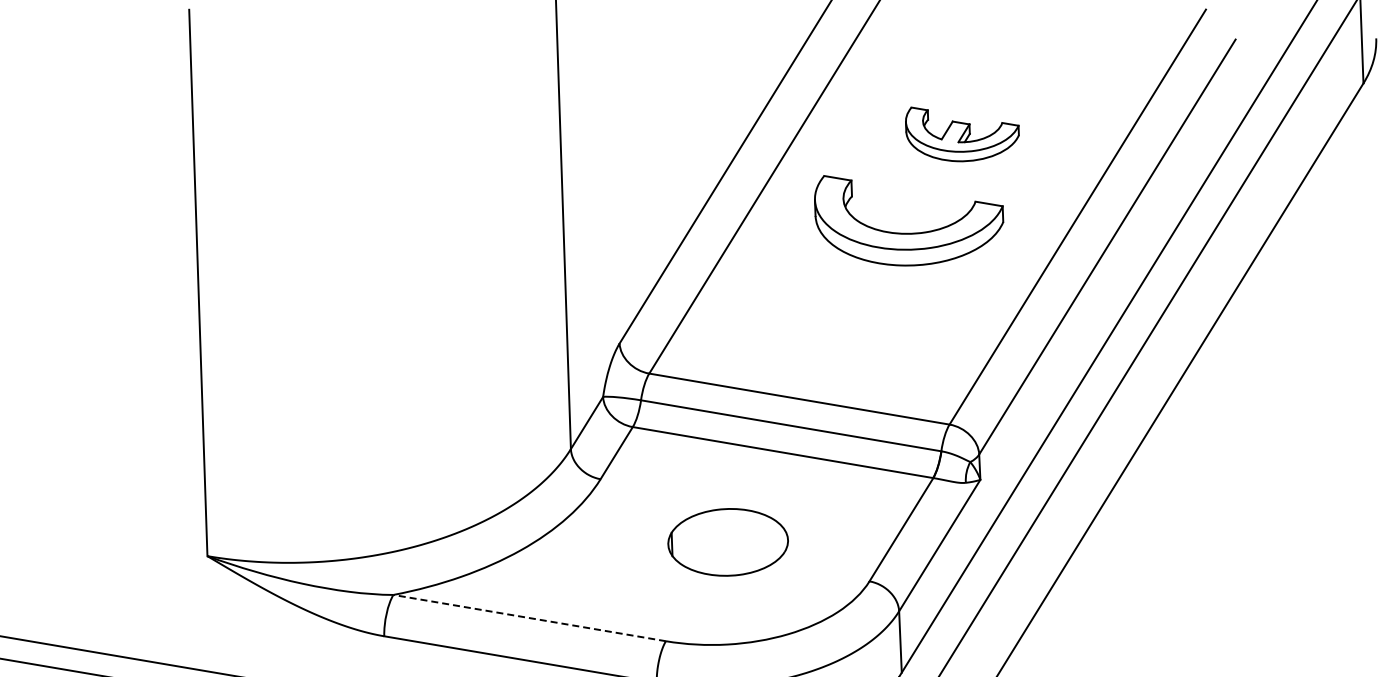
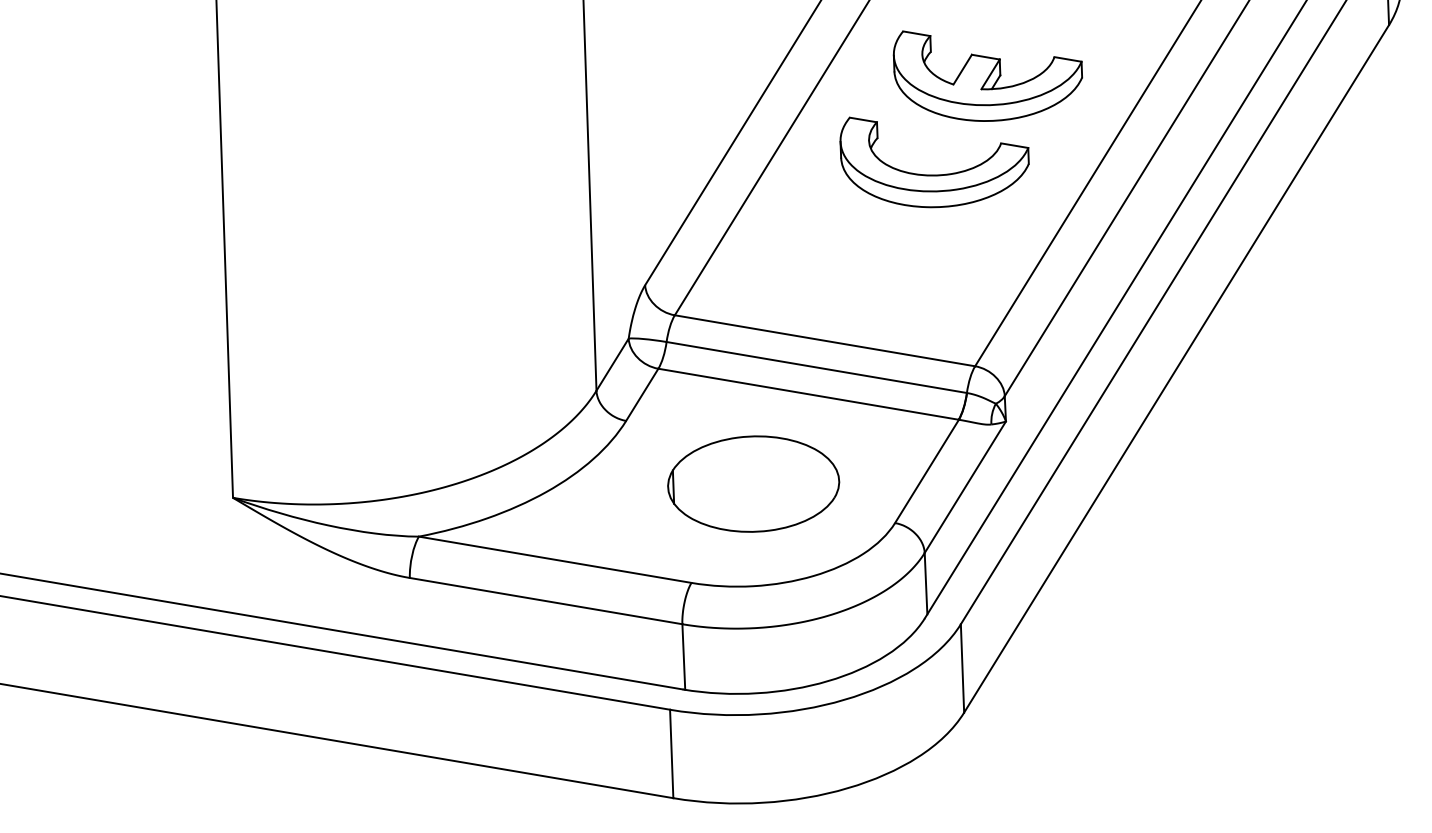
part: (961, 133) -> (987, 75), size x1.67
part: (727, 541) -> (753, 483), size x1.43
line: (528, 617) -> (554, 559), dashed -> solid

